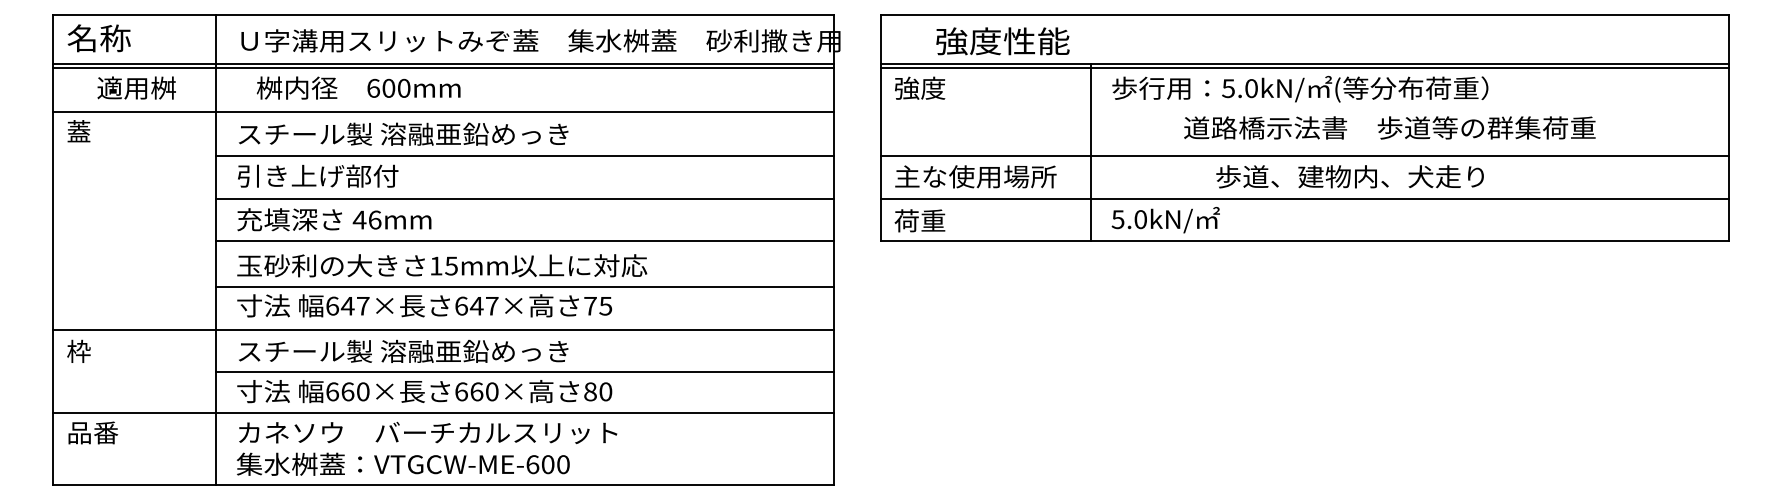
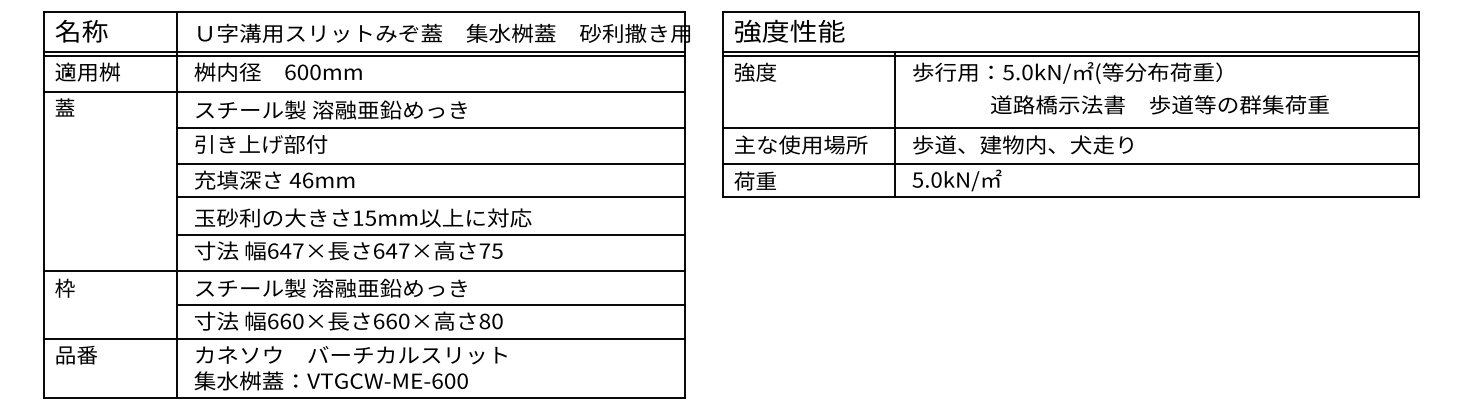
text: (1002, 41) -> (789, 31), moved
text: (136, 87) -> (87, 71), moved
text: (358, 87) -> (278, 71), moved
text: (1389, 127) -> (1159, 104), moved
text: (1349, 176) -> (1022, 144), moved

